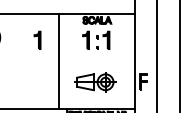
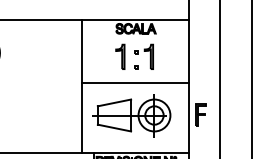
part: (37, 40) -> (52, 56), removed
line: (96, 59) -> (135, 83), added
part: (94, 82) -> (131, 115), size x1.43

